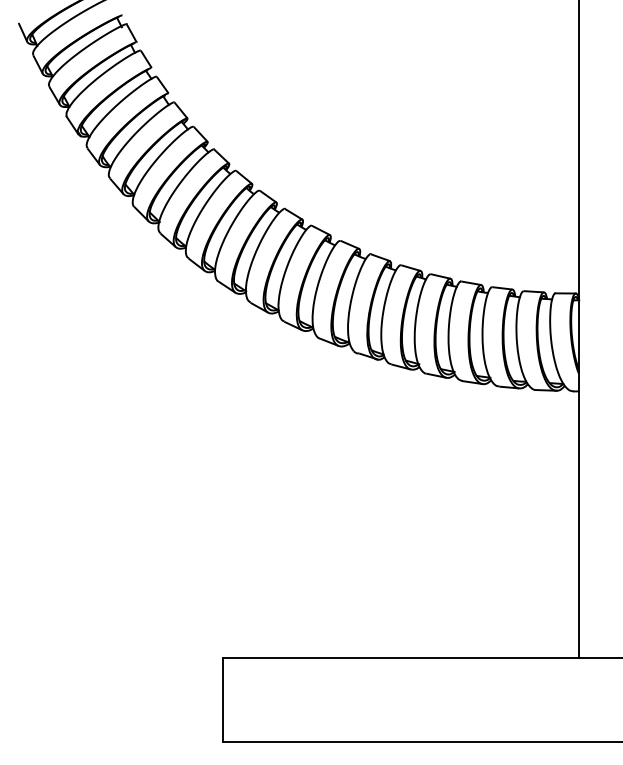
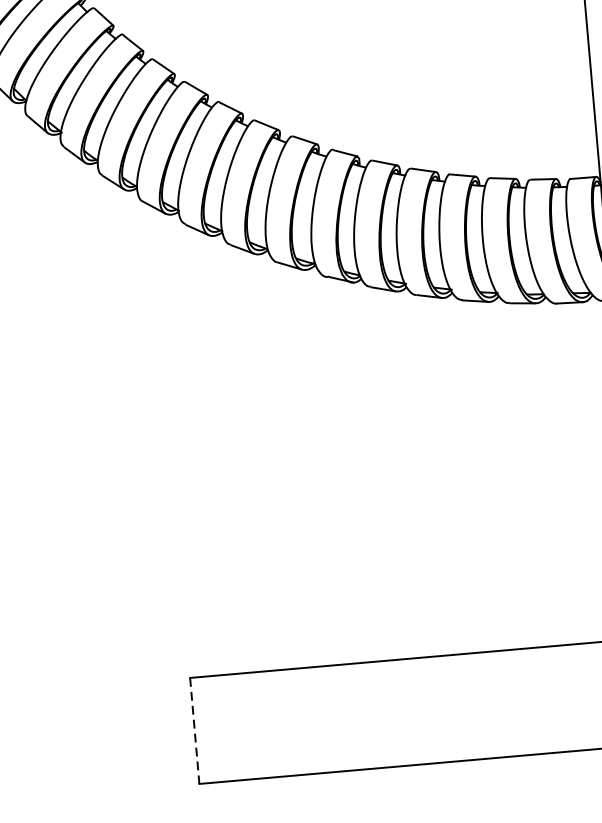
line: (223, 700) -> (195, 731), solid -> dashed

